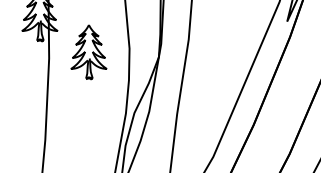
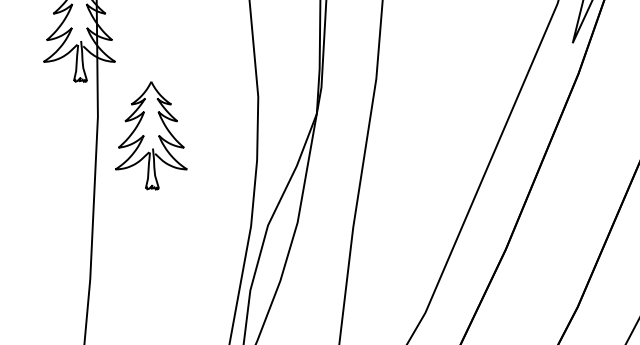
part: (88, 52) -> (150, 136), moved

